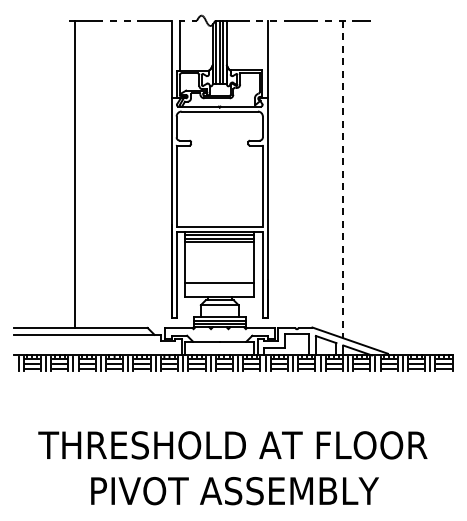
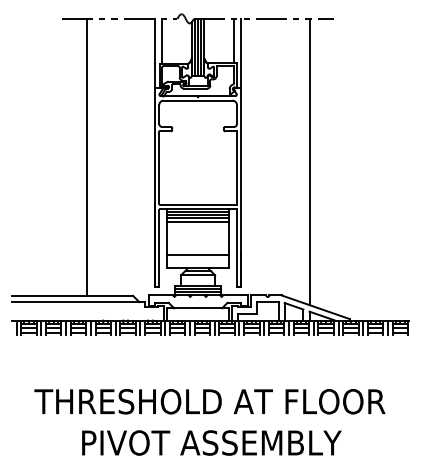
line: (259, 45) -> (233, 41), added
line: (75, 173) -> (86, 156), moved
line: (343, 179) -> (309, 161), dashed -> solid
line: (219, 245) -> (197, 221), added

